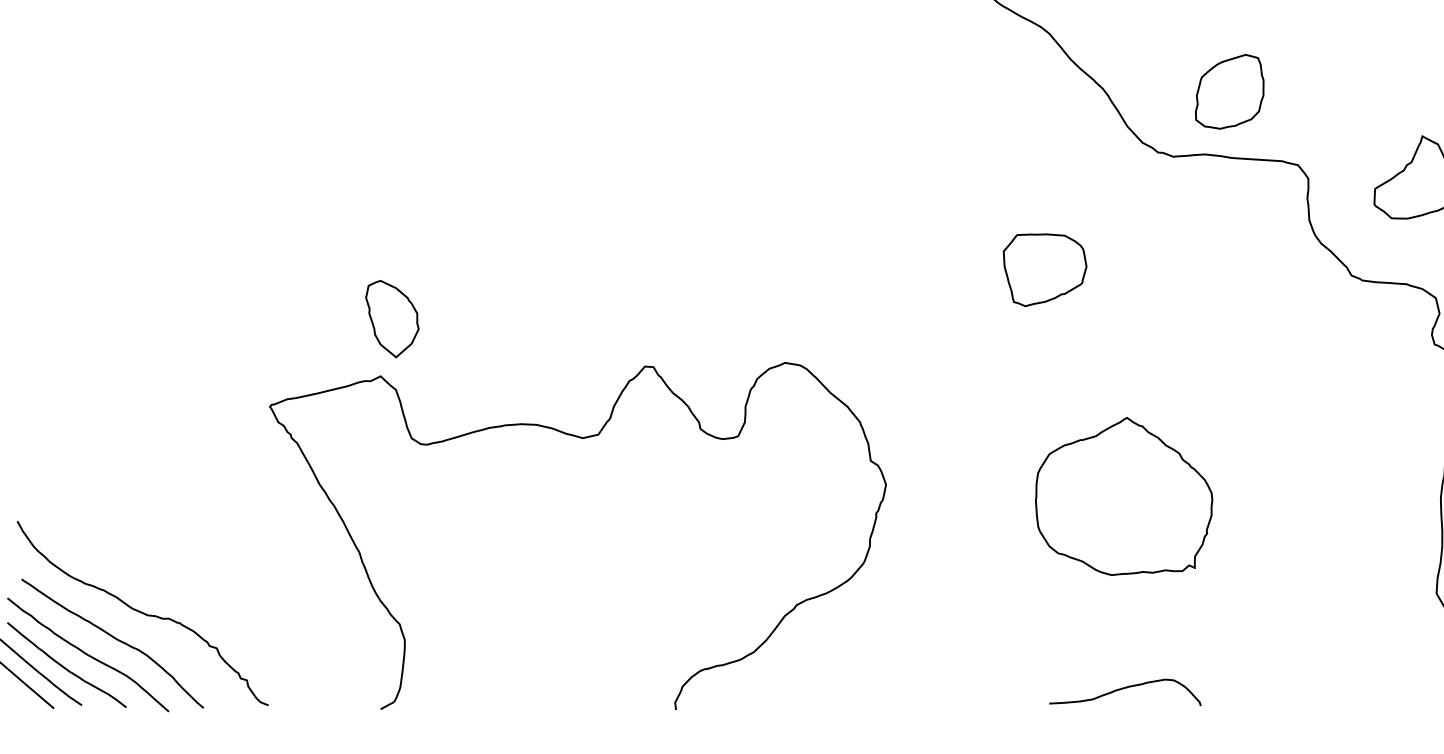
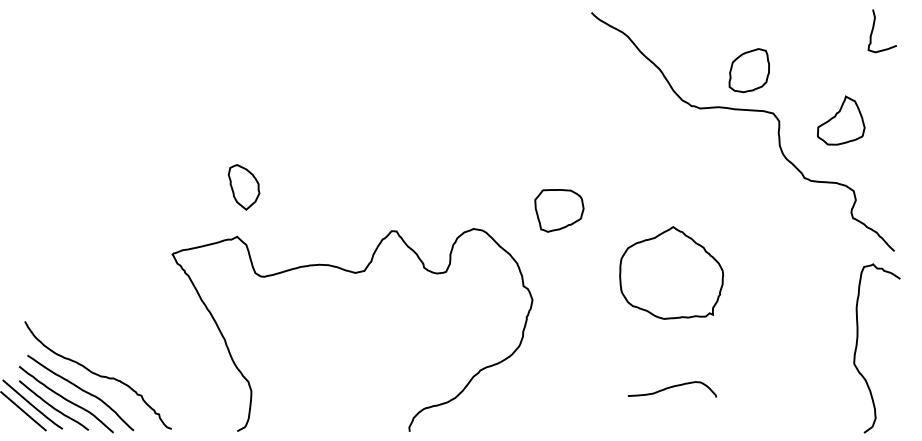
part: (1228, 91) -> (748, 70), moved
part: (1045, 269) -> (559, 210), moved
part: (393, 319) -> (244, 187), moved
part: (1123, 495) -> (671, 272), moved
curve: (1125, 688) -> (672, 387), moved

